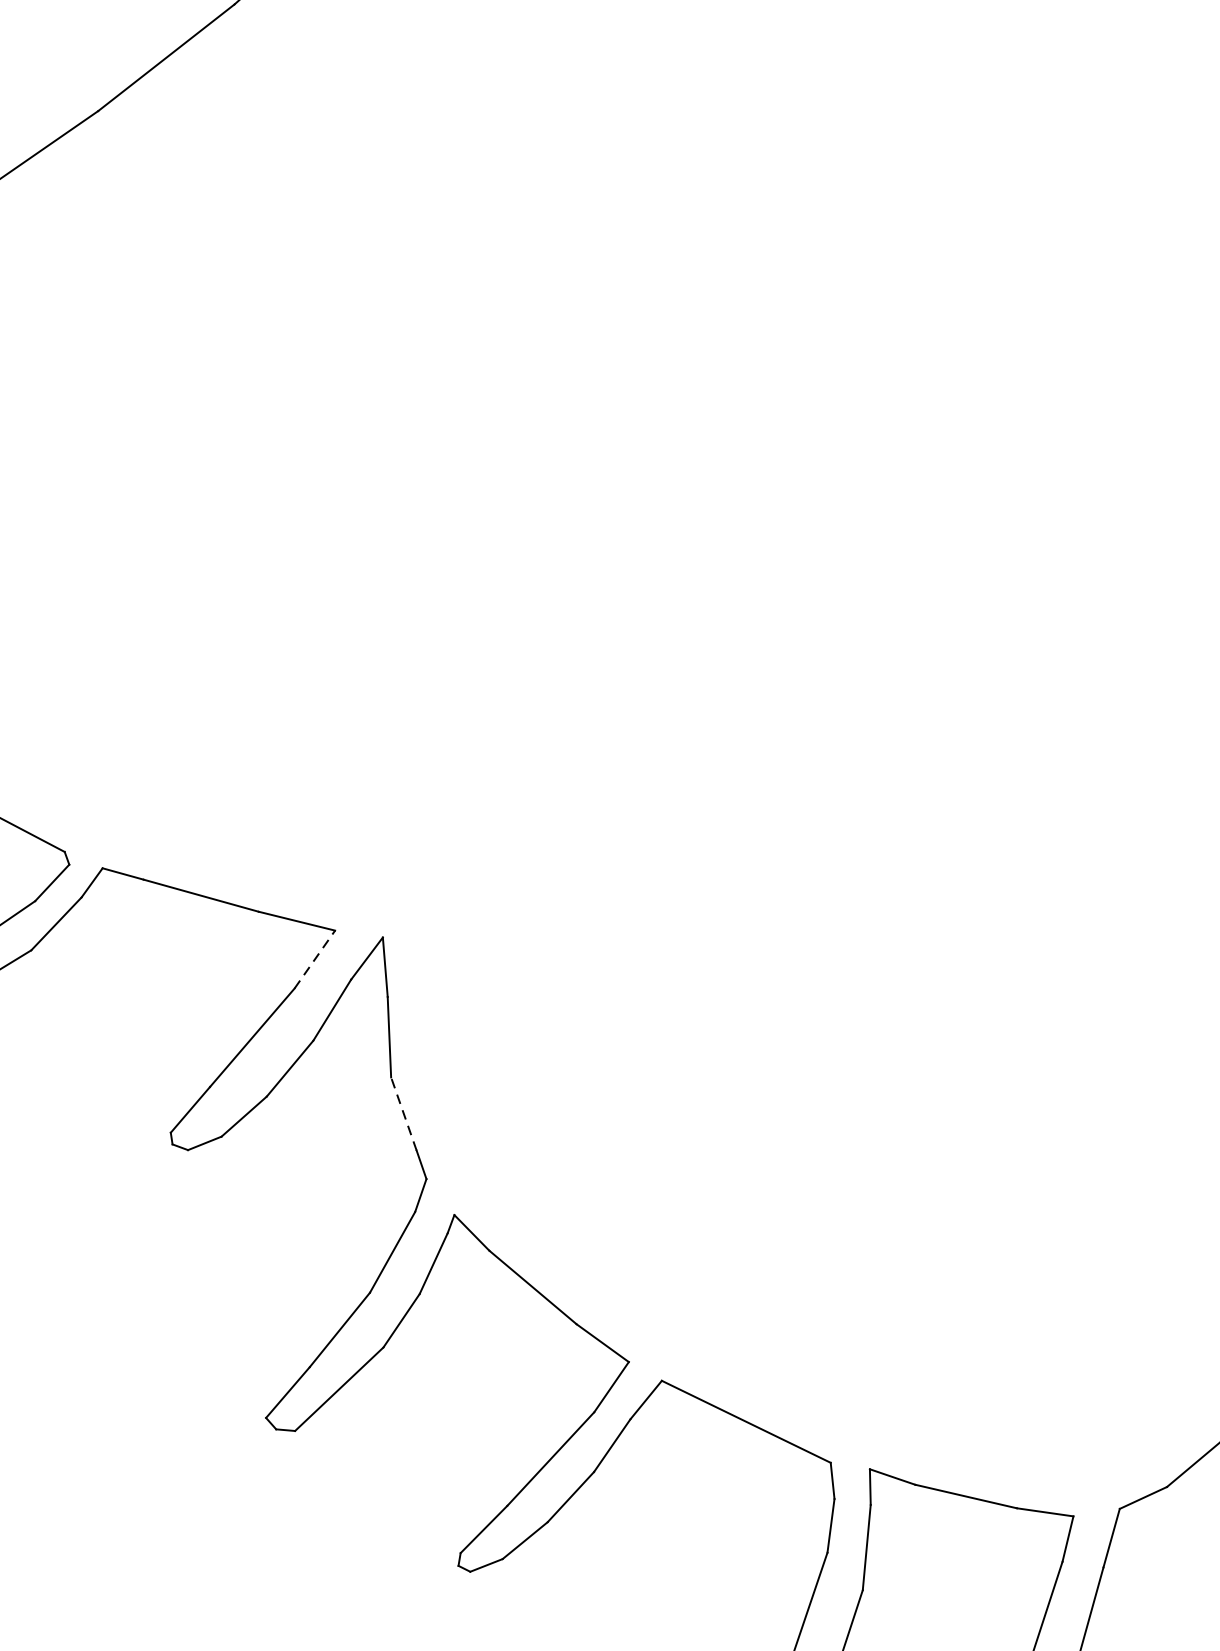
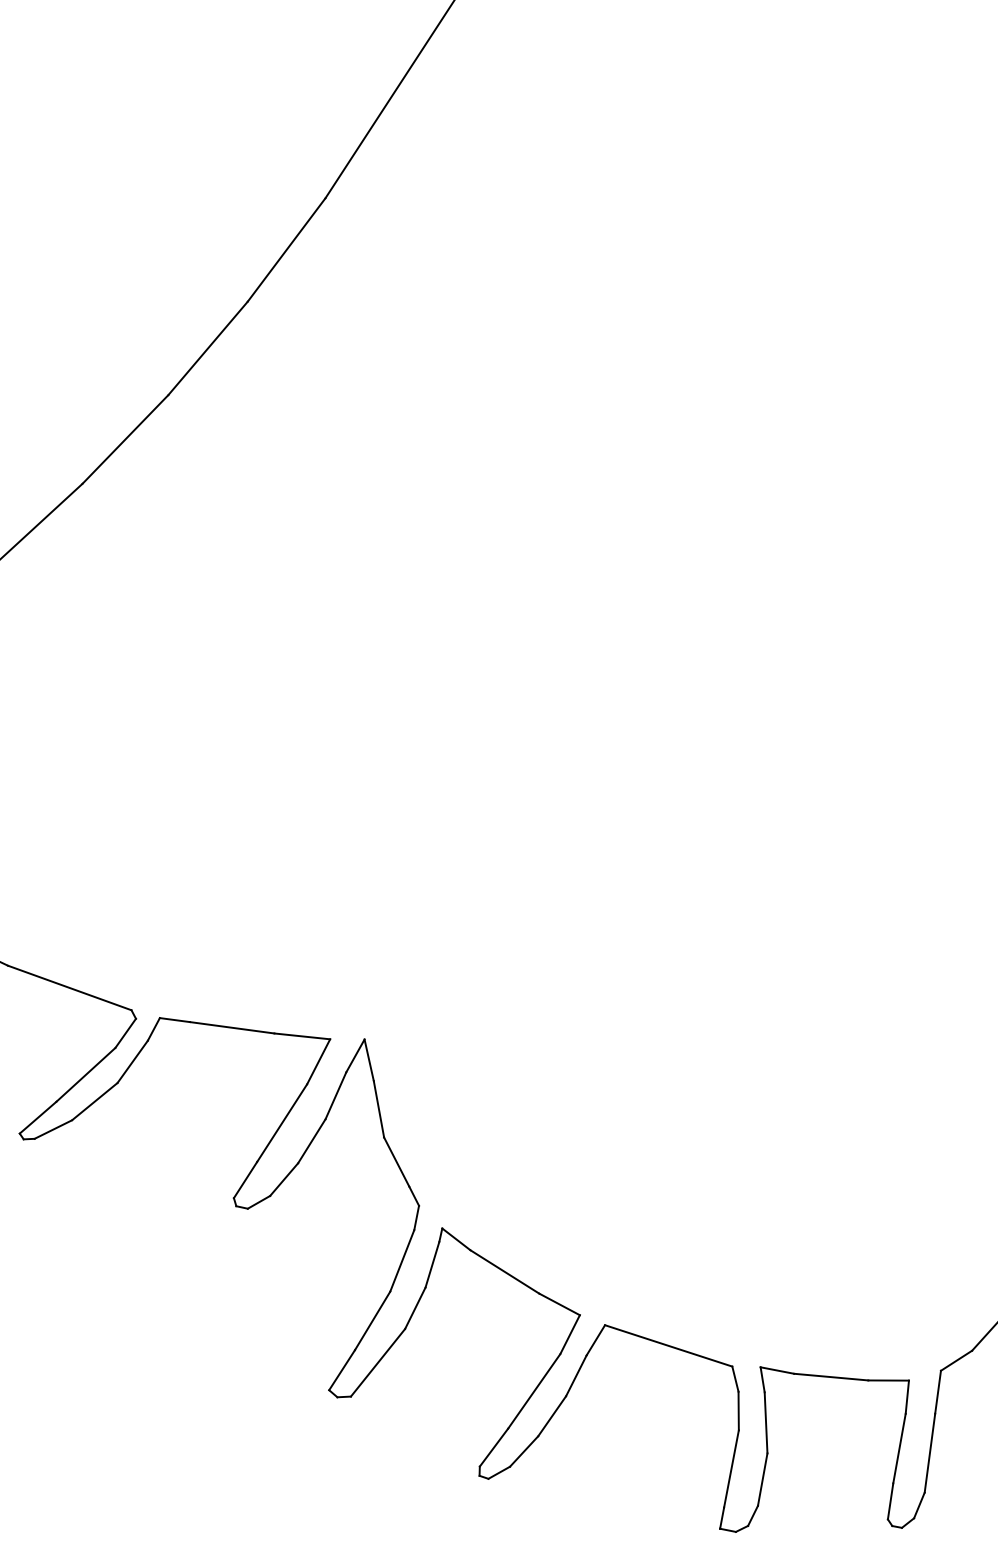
line: (314, 959) -> (318, 1061), dashed -> solid
line: (403, 1114) -> (396, 1162), dashed -> solid

